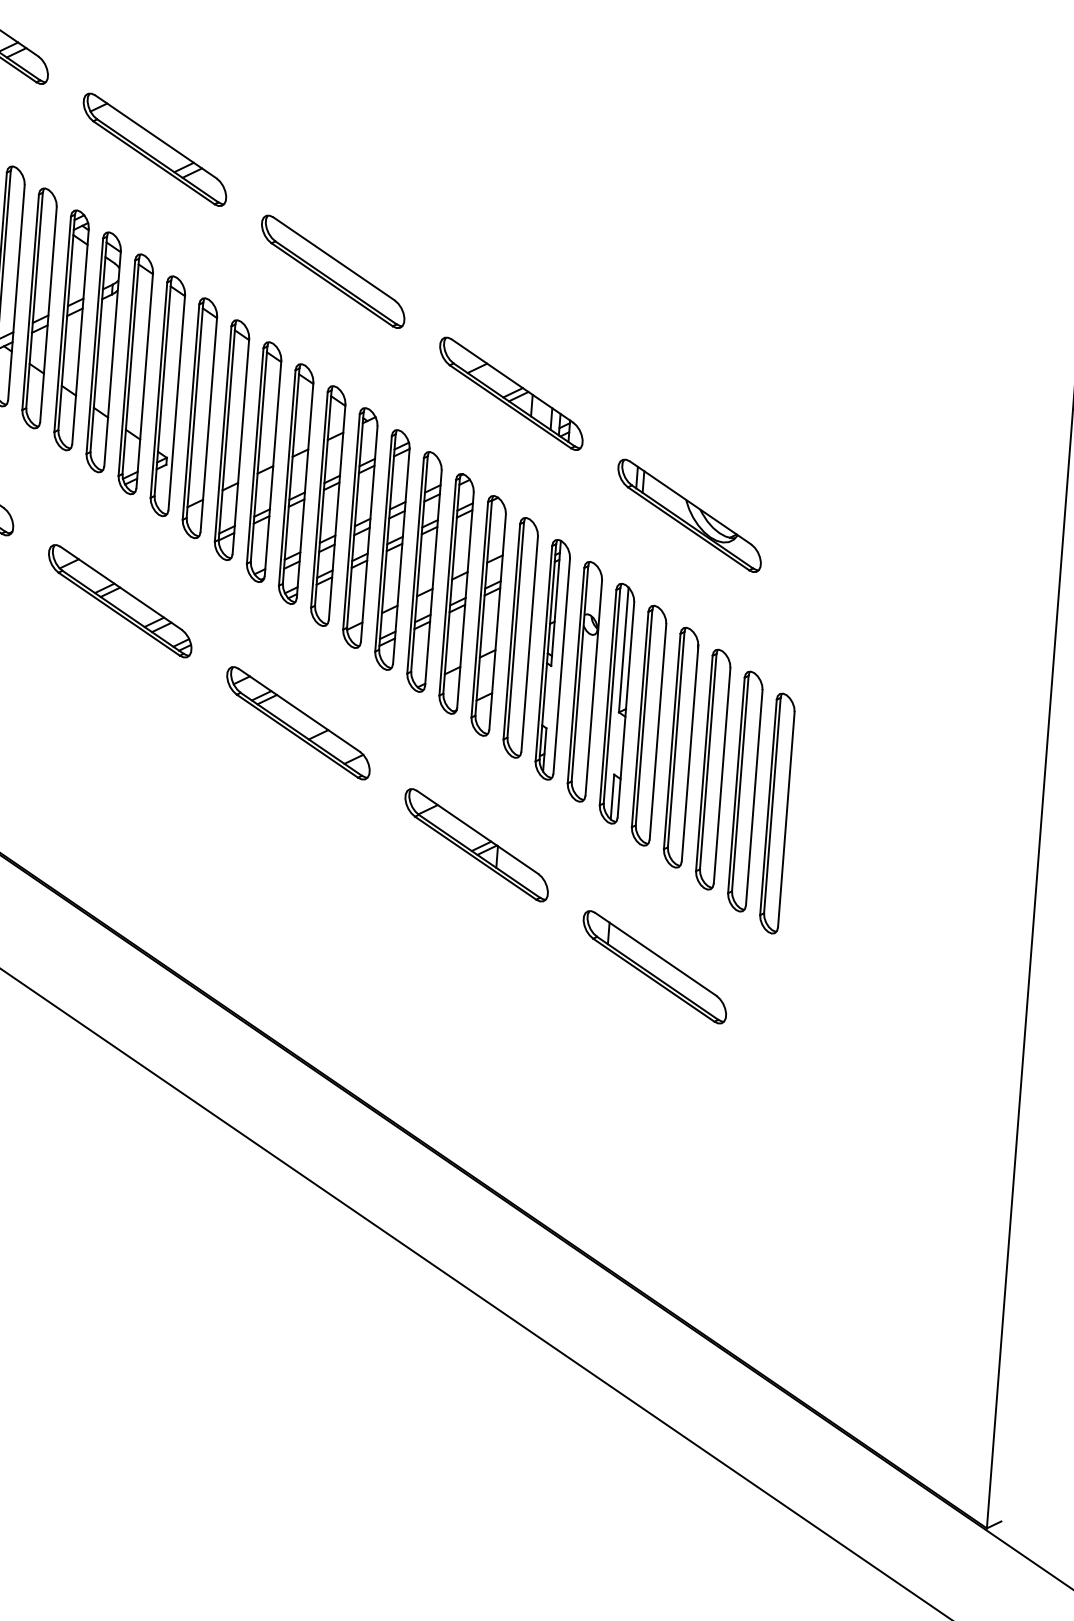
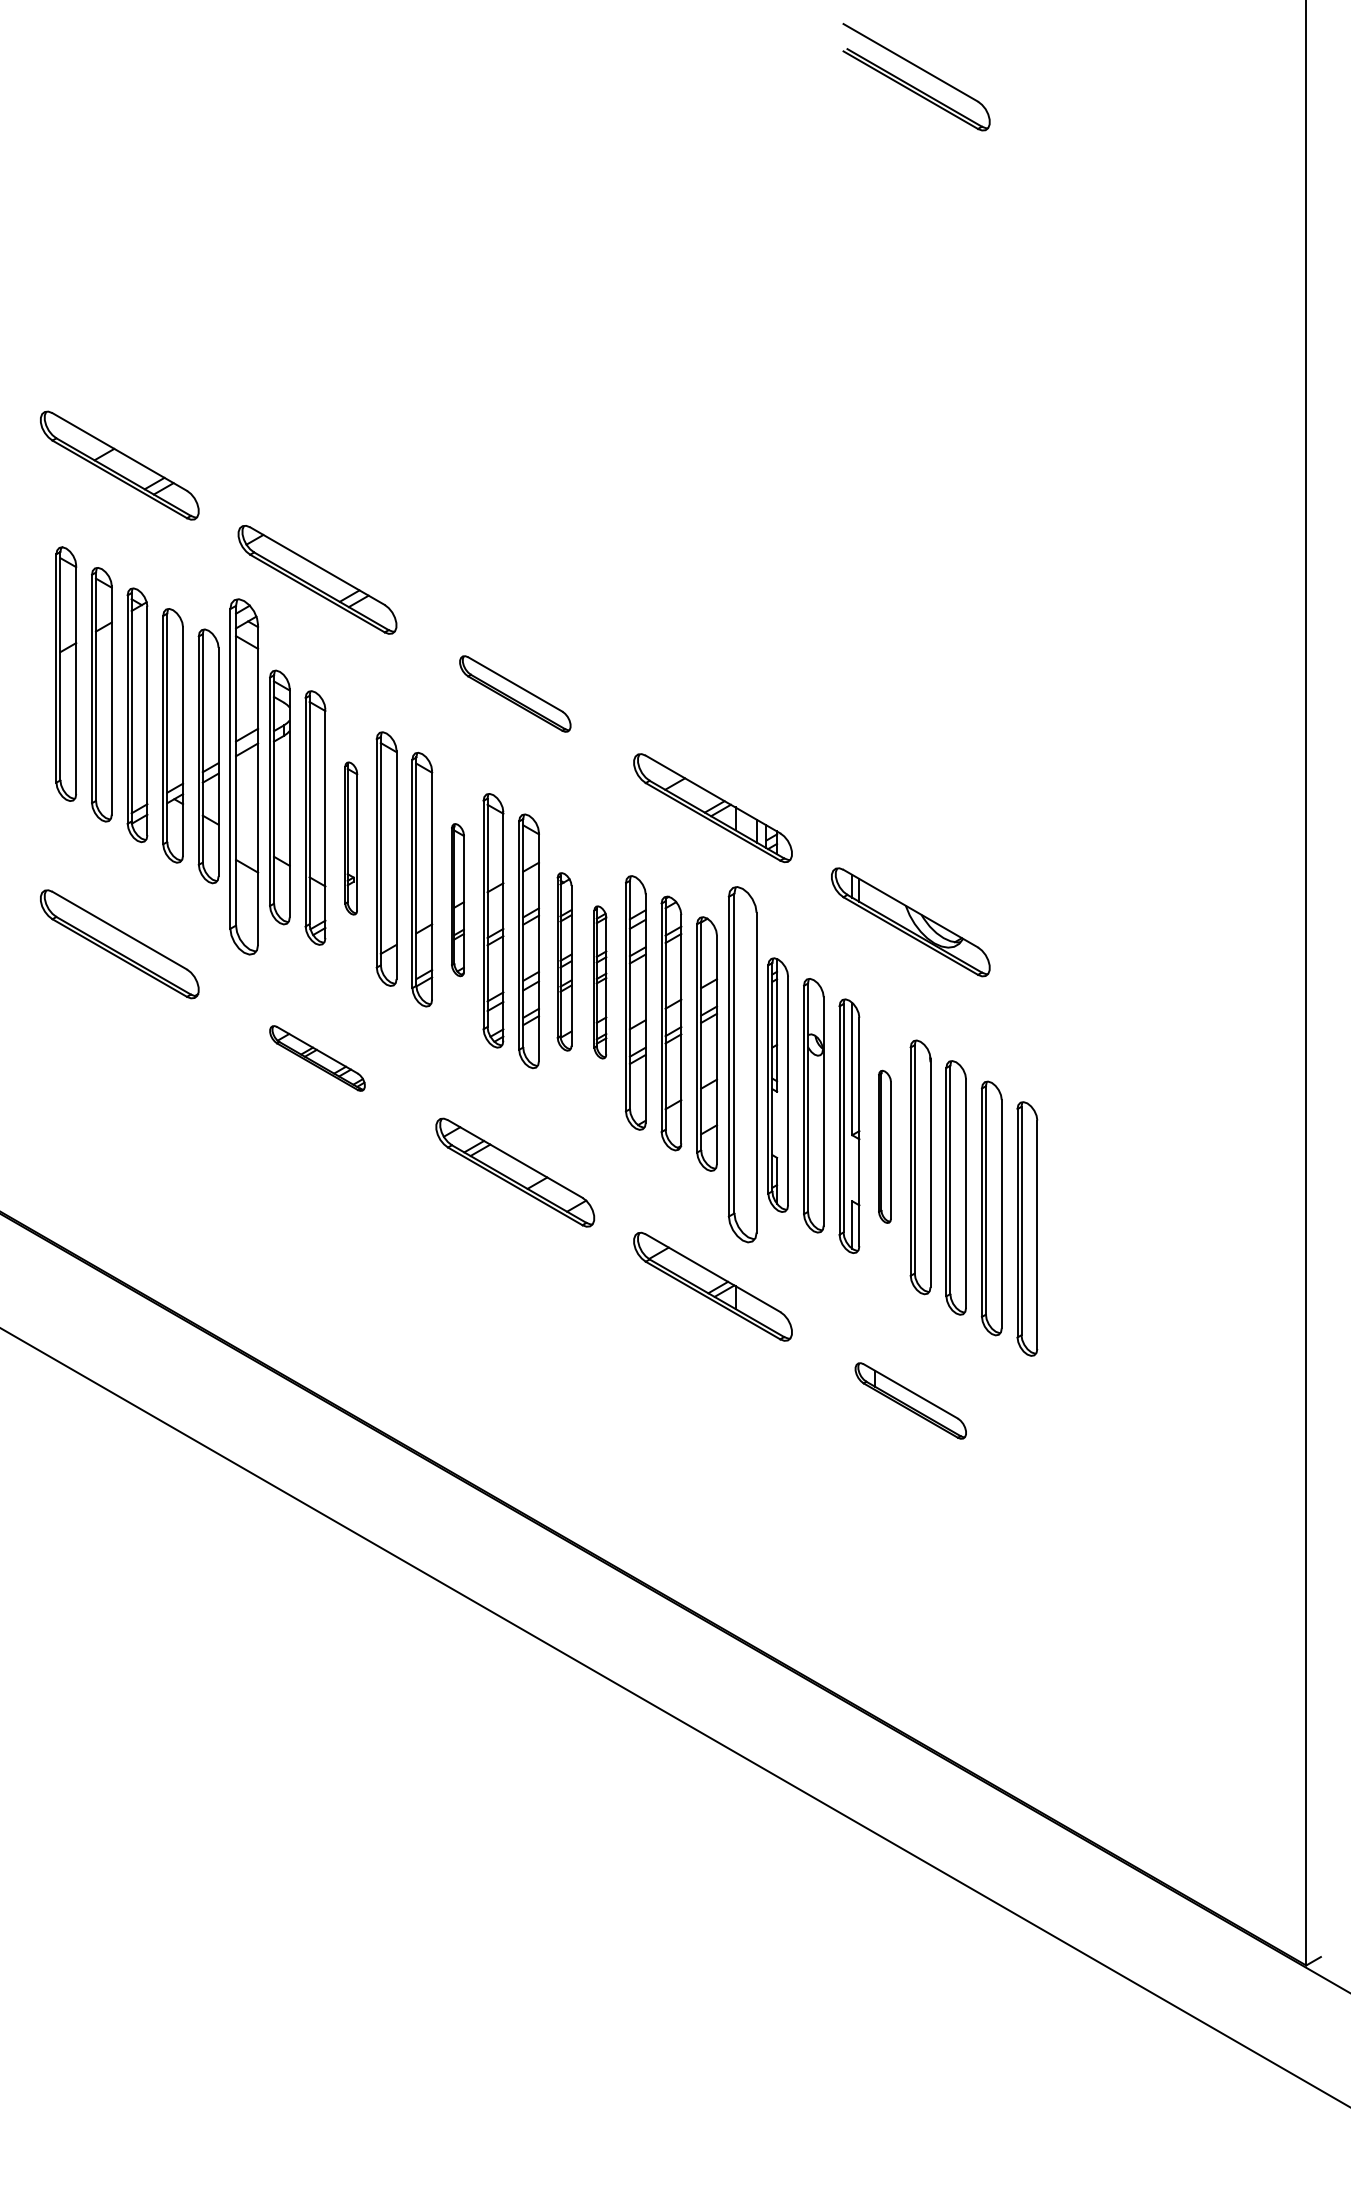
part: (333, 271) -> (515, 693), size x0.7
part: (71, 329) -> (244, 776), size x1.4
part: (168, 396) -> (351, 838), size x0.6
part: (263, 461) -> (457, 899), size x0.6
part: (360, 527) -> (564, 961), size x0.7
part: (392, 550) -> (600, 982), size x0.6
part: (120, 601) -> (317, 1058), size x0.6
part: (520, 637) -> (742, 1064), size x1.4
part: (648, 725) -> (884, 1146), size x0.6
part: (654, 966) -> (910, 1400), size x0.7

